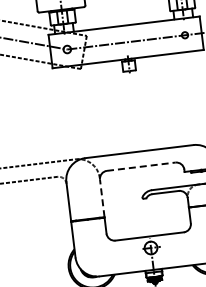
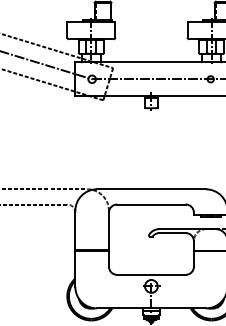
line: (141, 166) -> (151, 204), dashed -> solid
line: (101, 198) -> (108, 231), dashed -> solid

